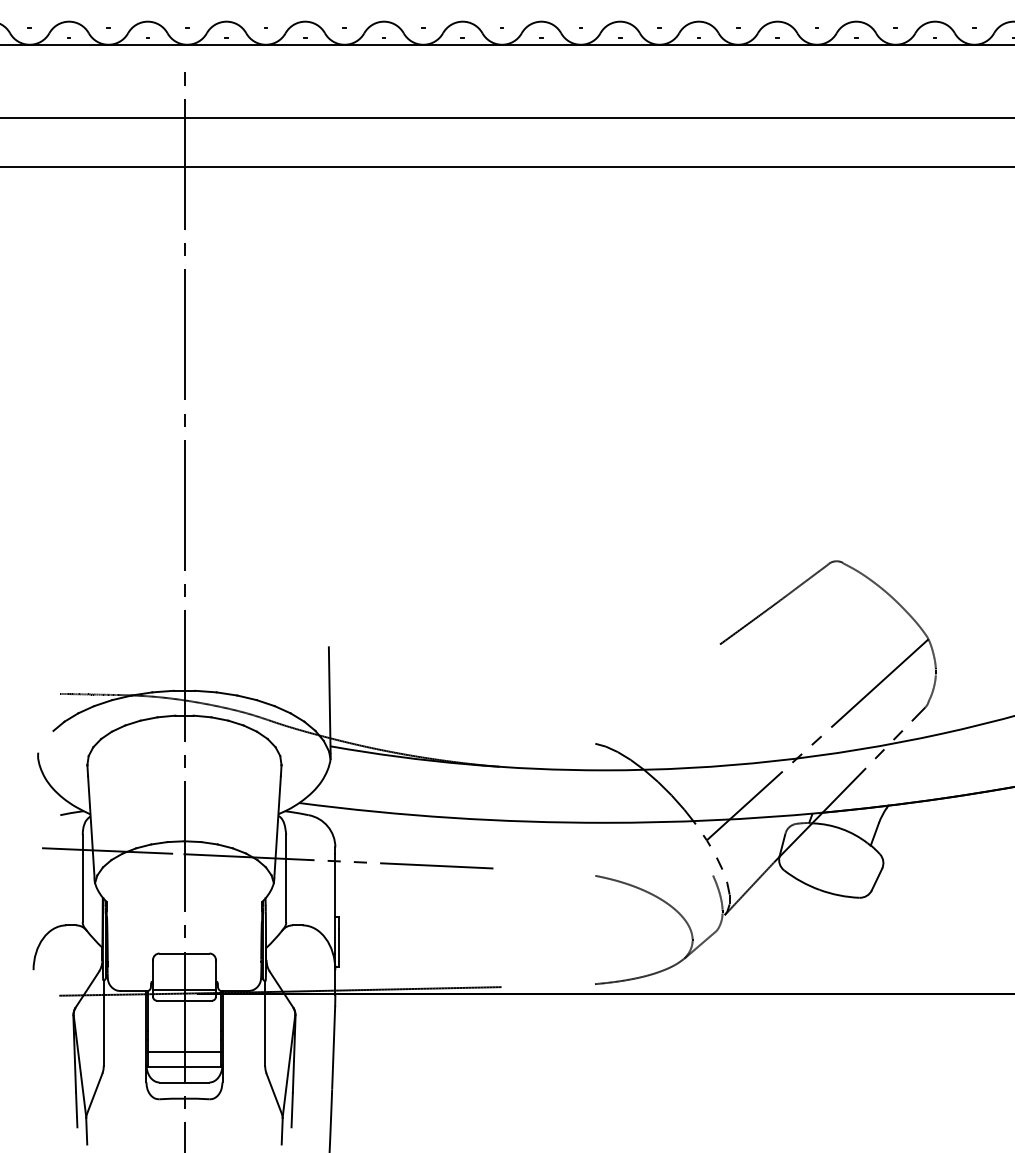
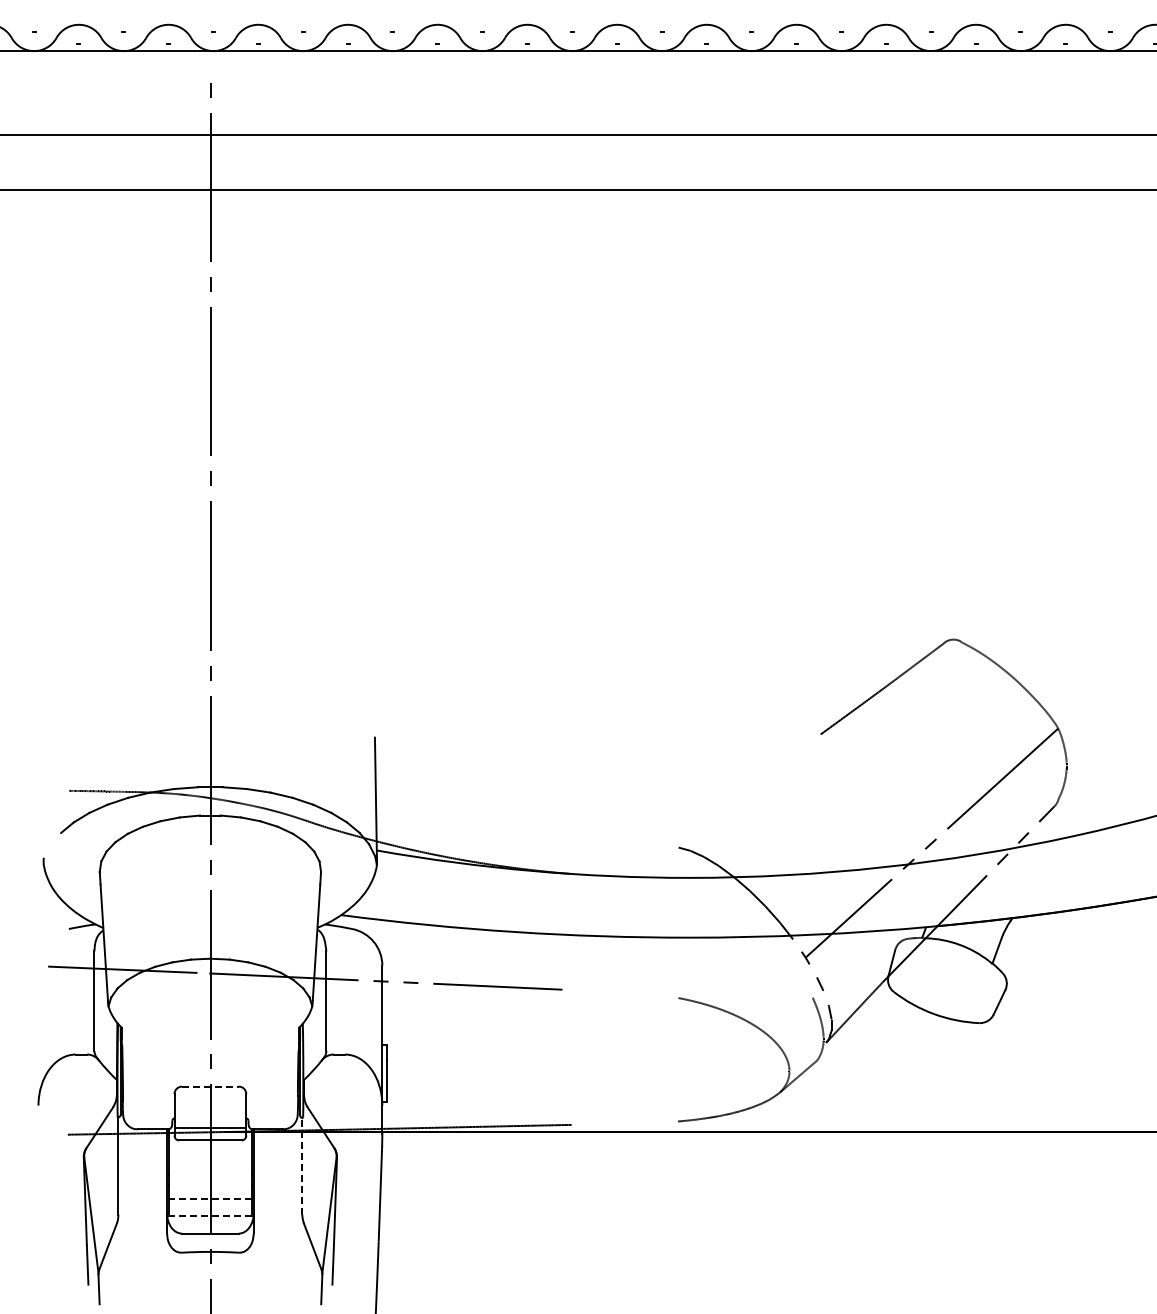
line: (184, 953) -> (210, 1086), solid -> dashed
line: (265, 1022) -> (302, 1165), solid -> dashed
line: (183, 1051) -> (209, 1198), solid -> dashed
line: (183, 1066) -> (209, 1215), solid -> dashed

